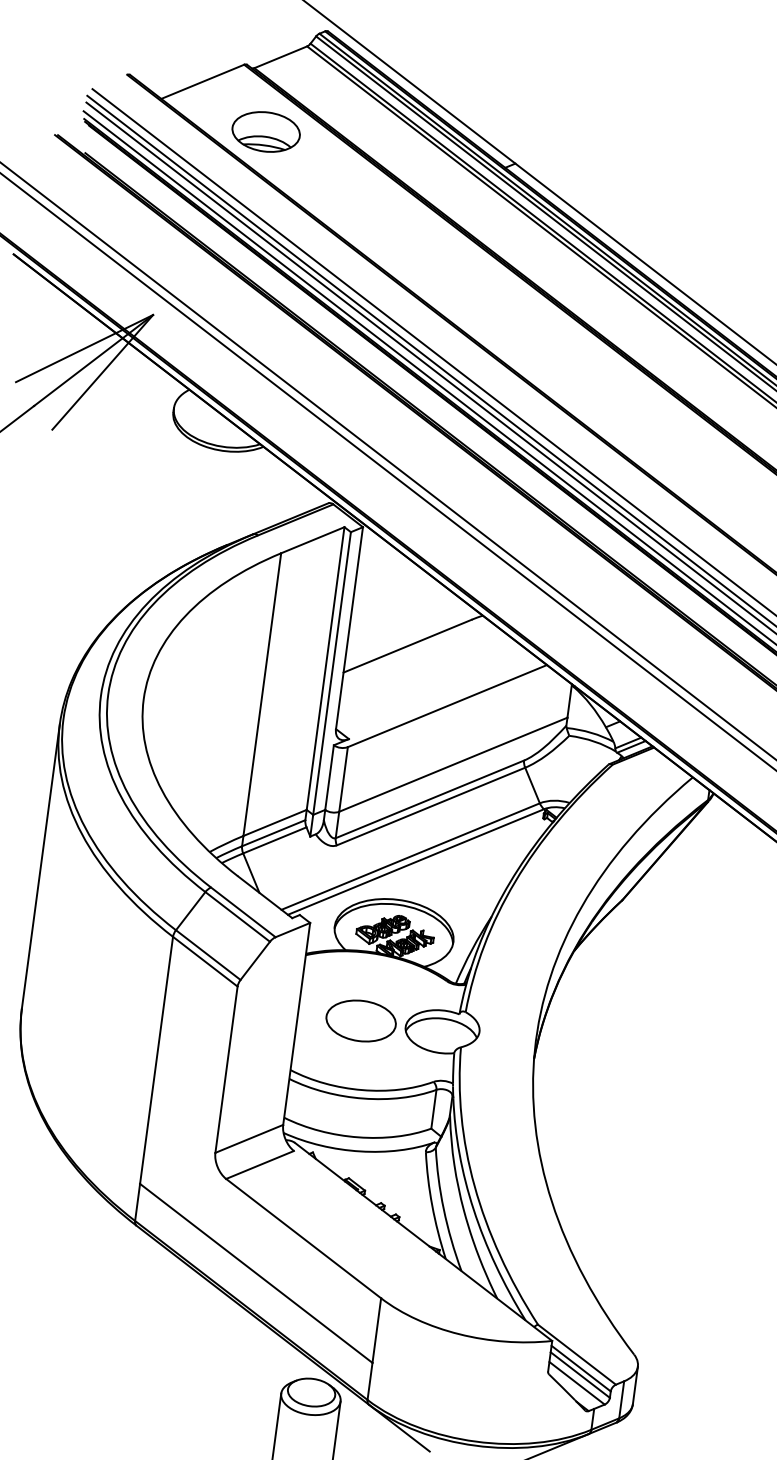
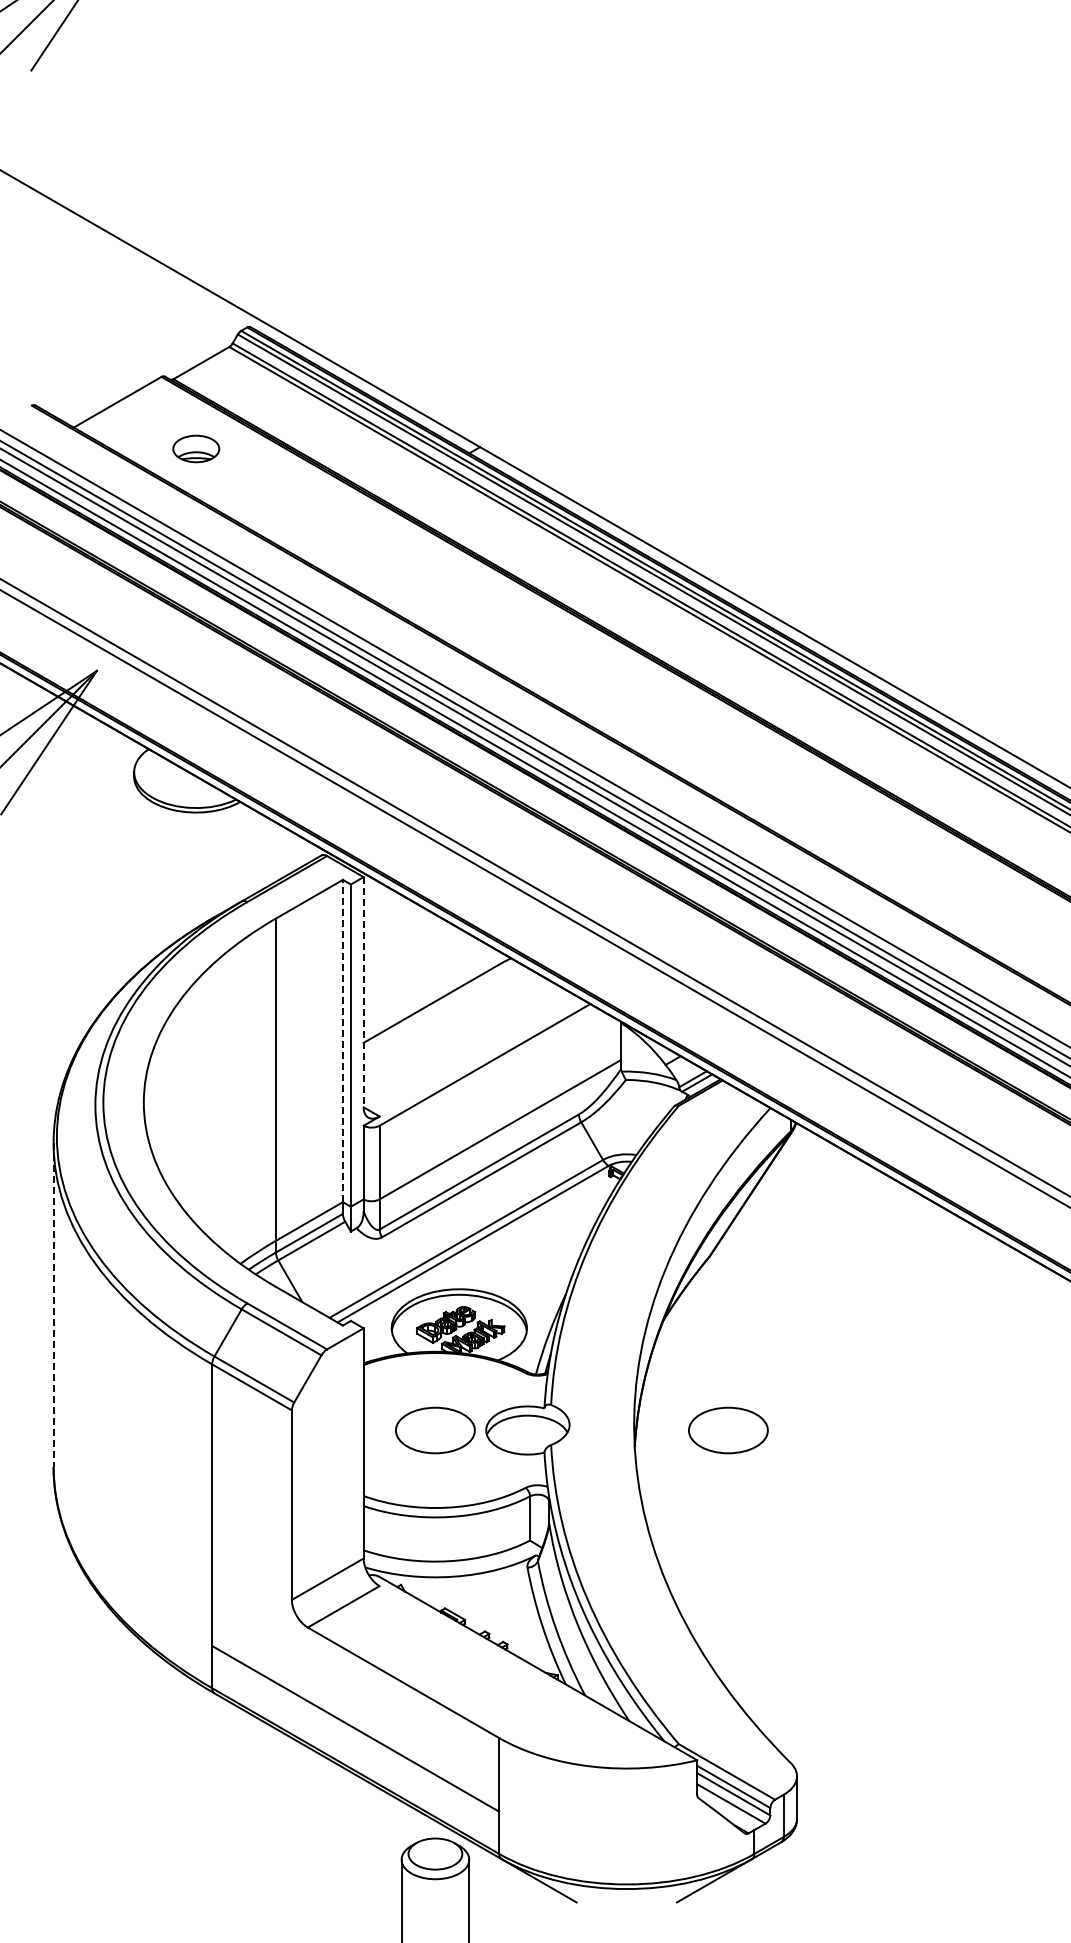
part: (266, 131) -> (196, 448), size x0.6
line: (349, 628) -> (363, 992), solid -> dashed
line: (325, 668) -> (342, 1040), solid -> dashed
line: (40, 866) -> (53, 1305), solid -> dashed
part: (618, 1055) -> (728, 1430), added

